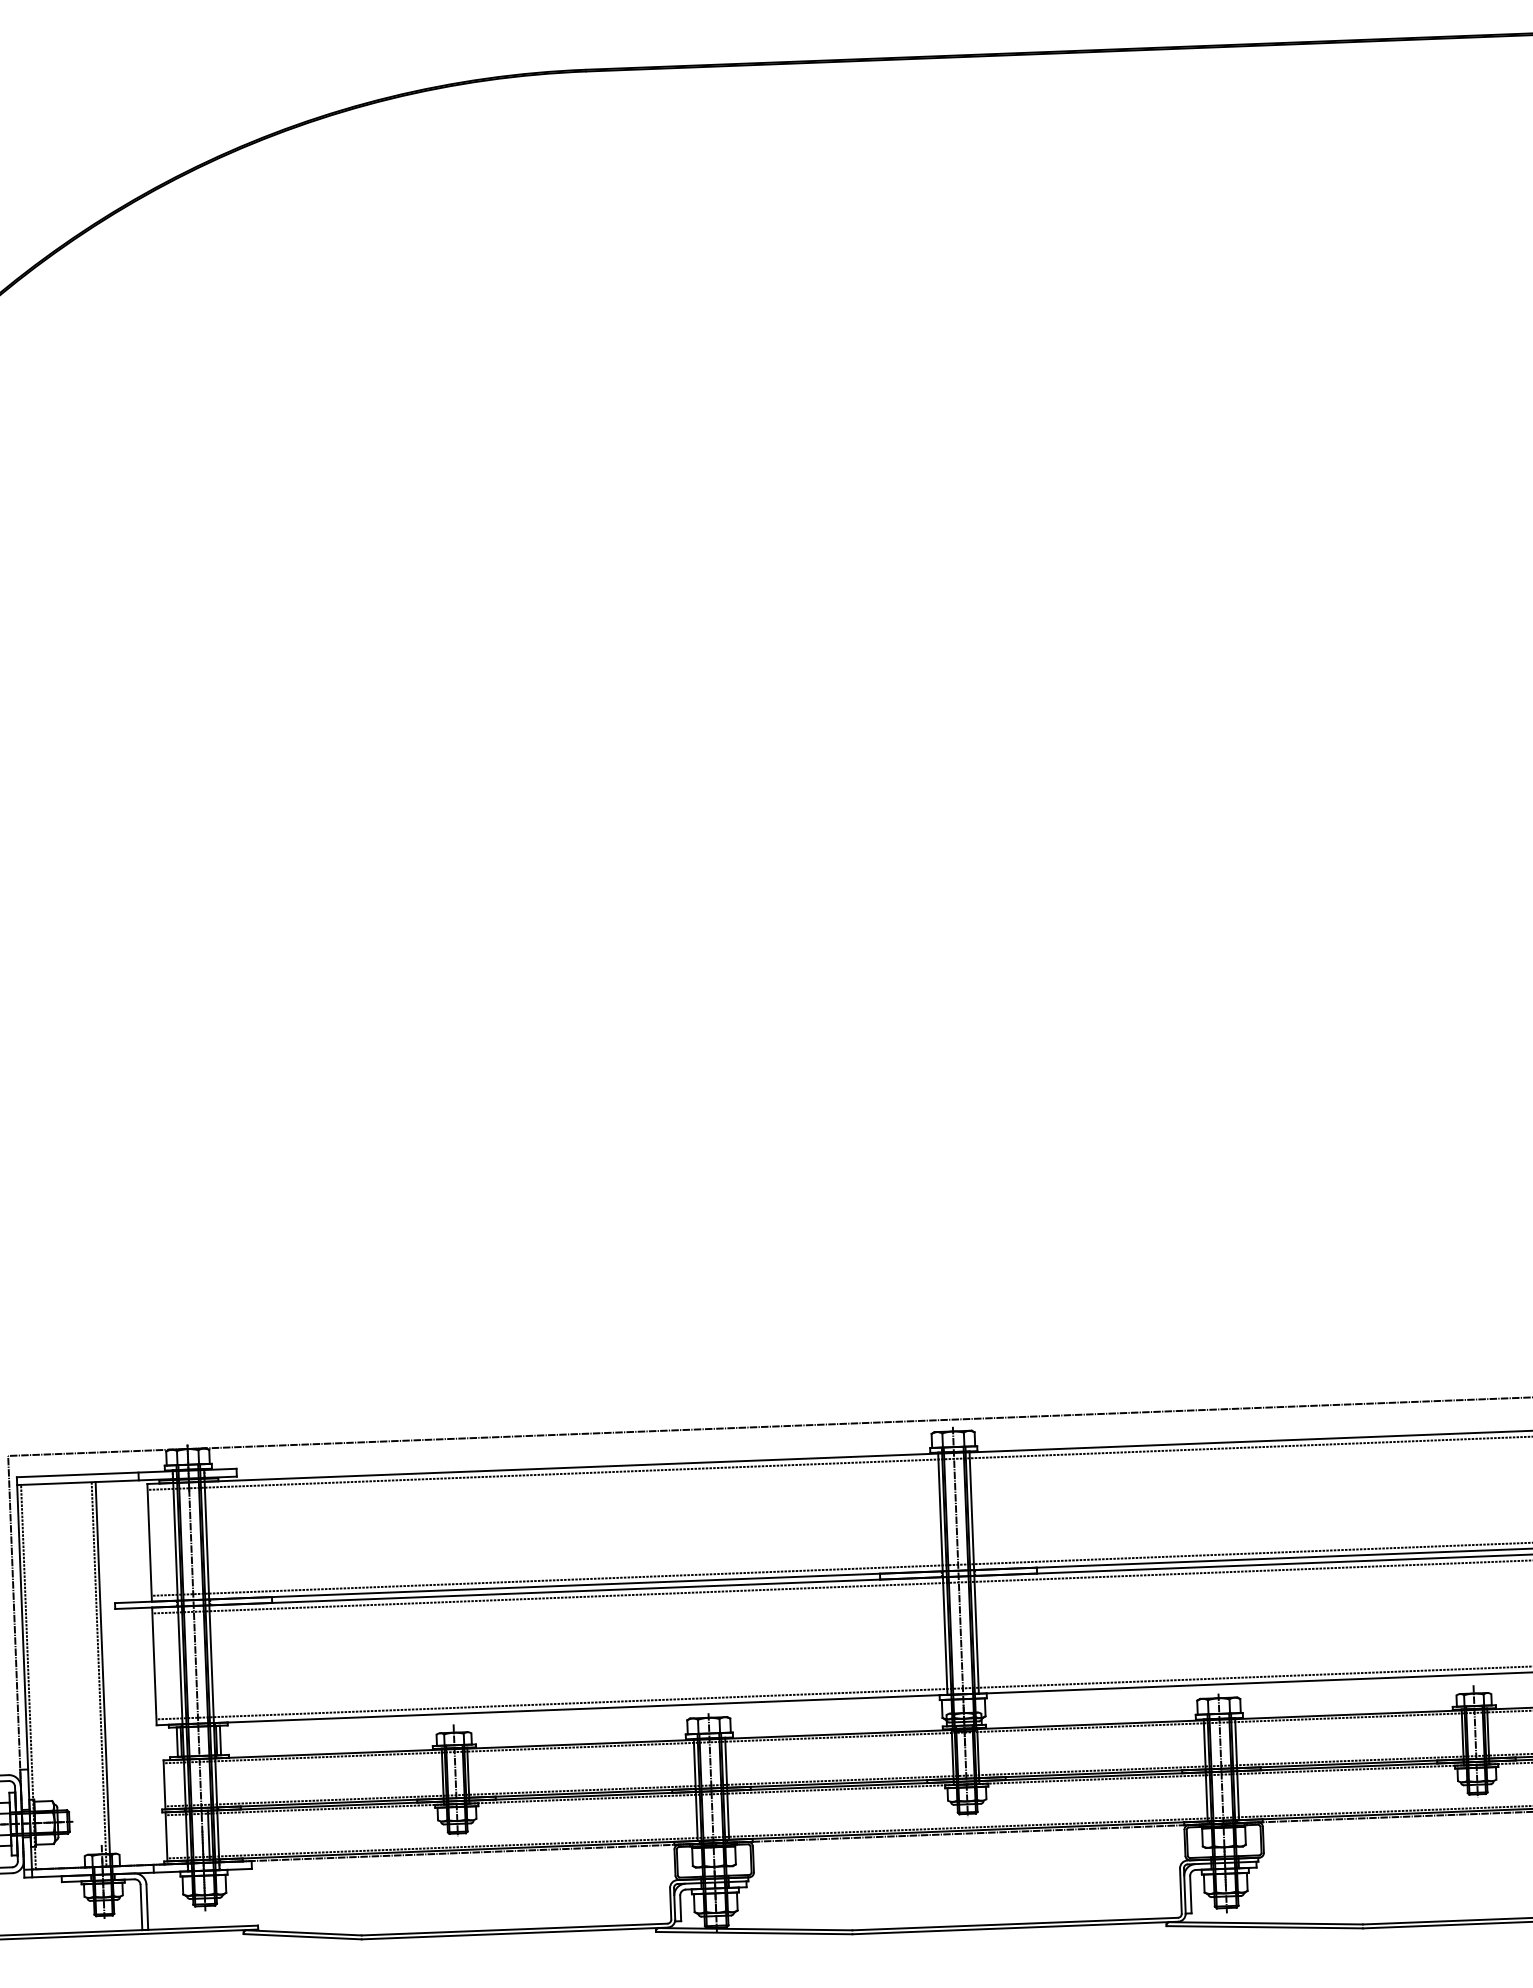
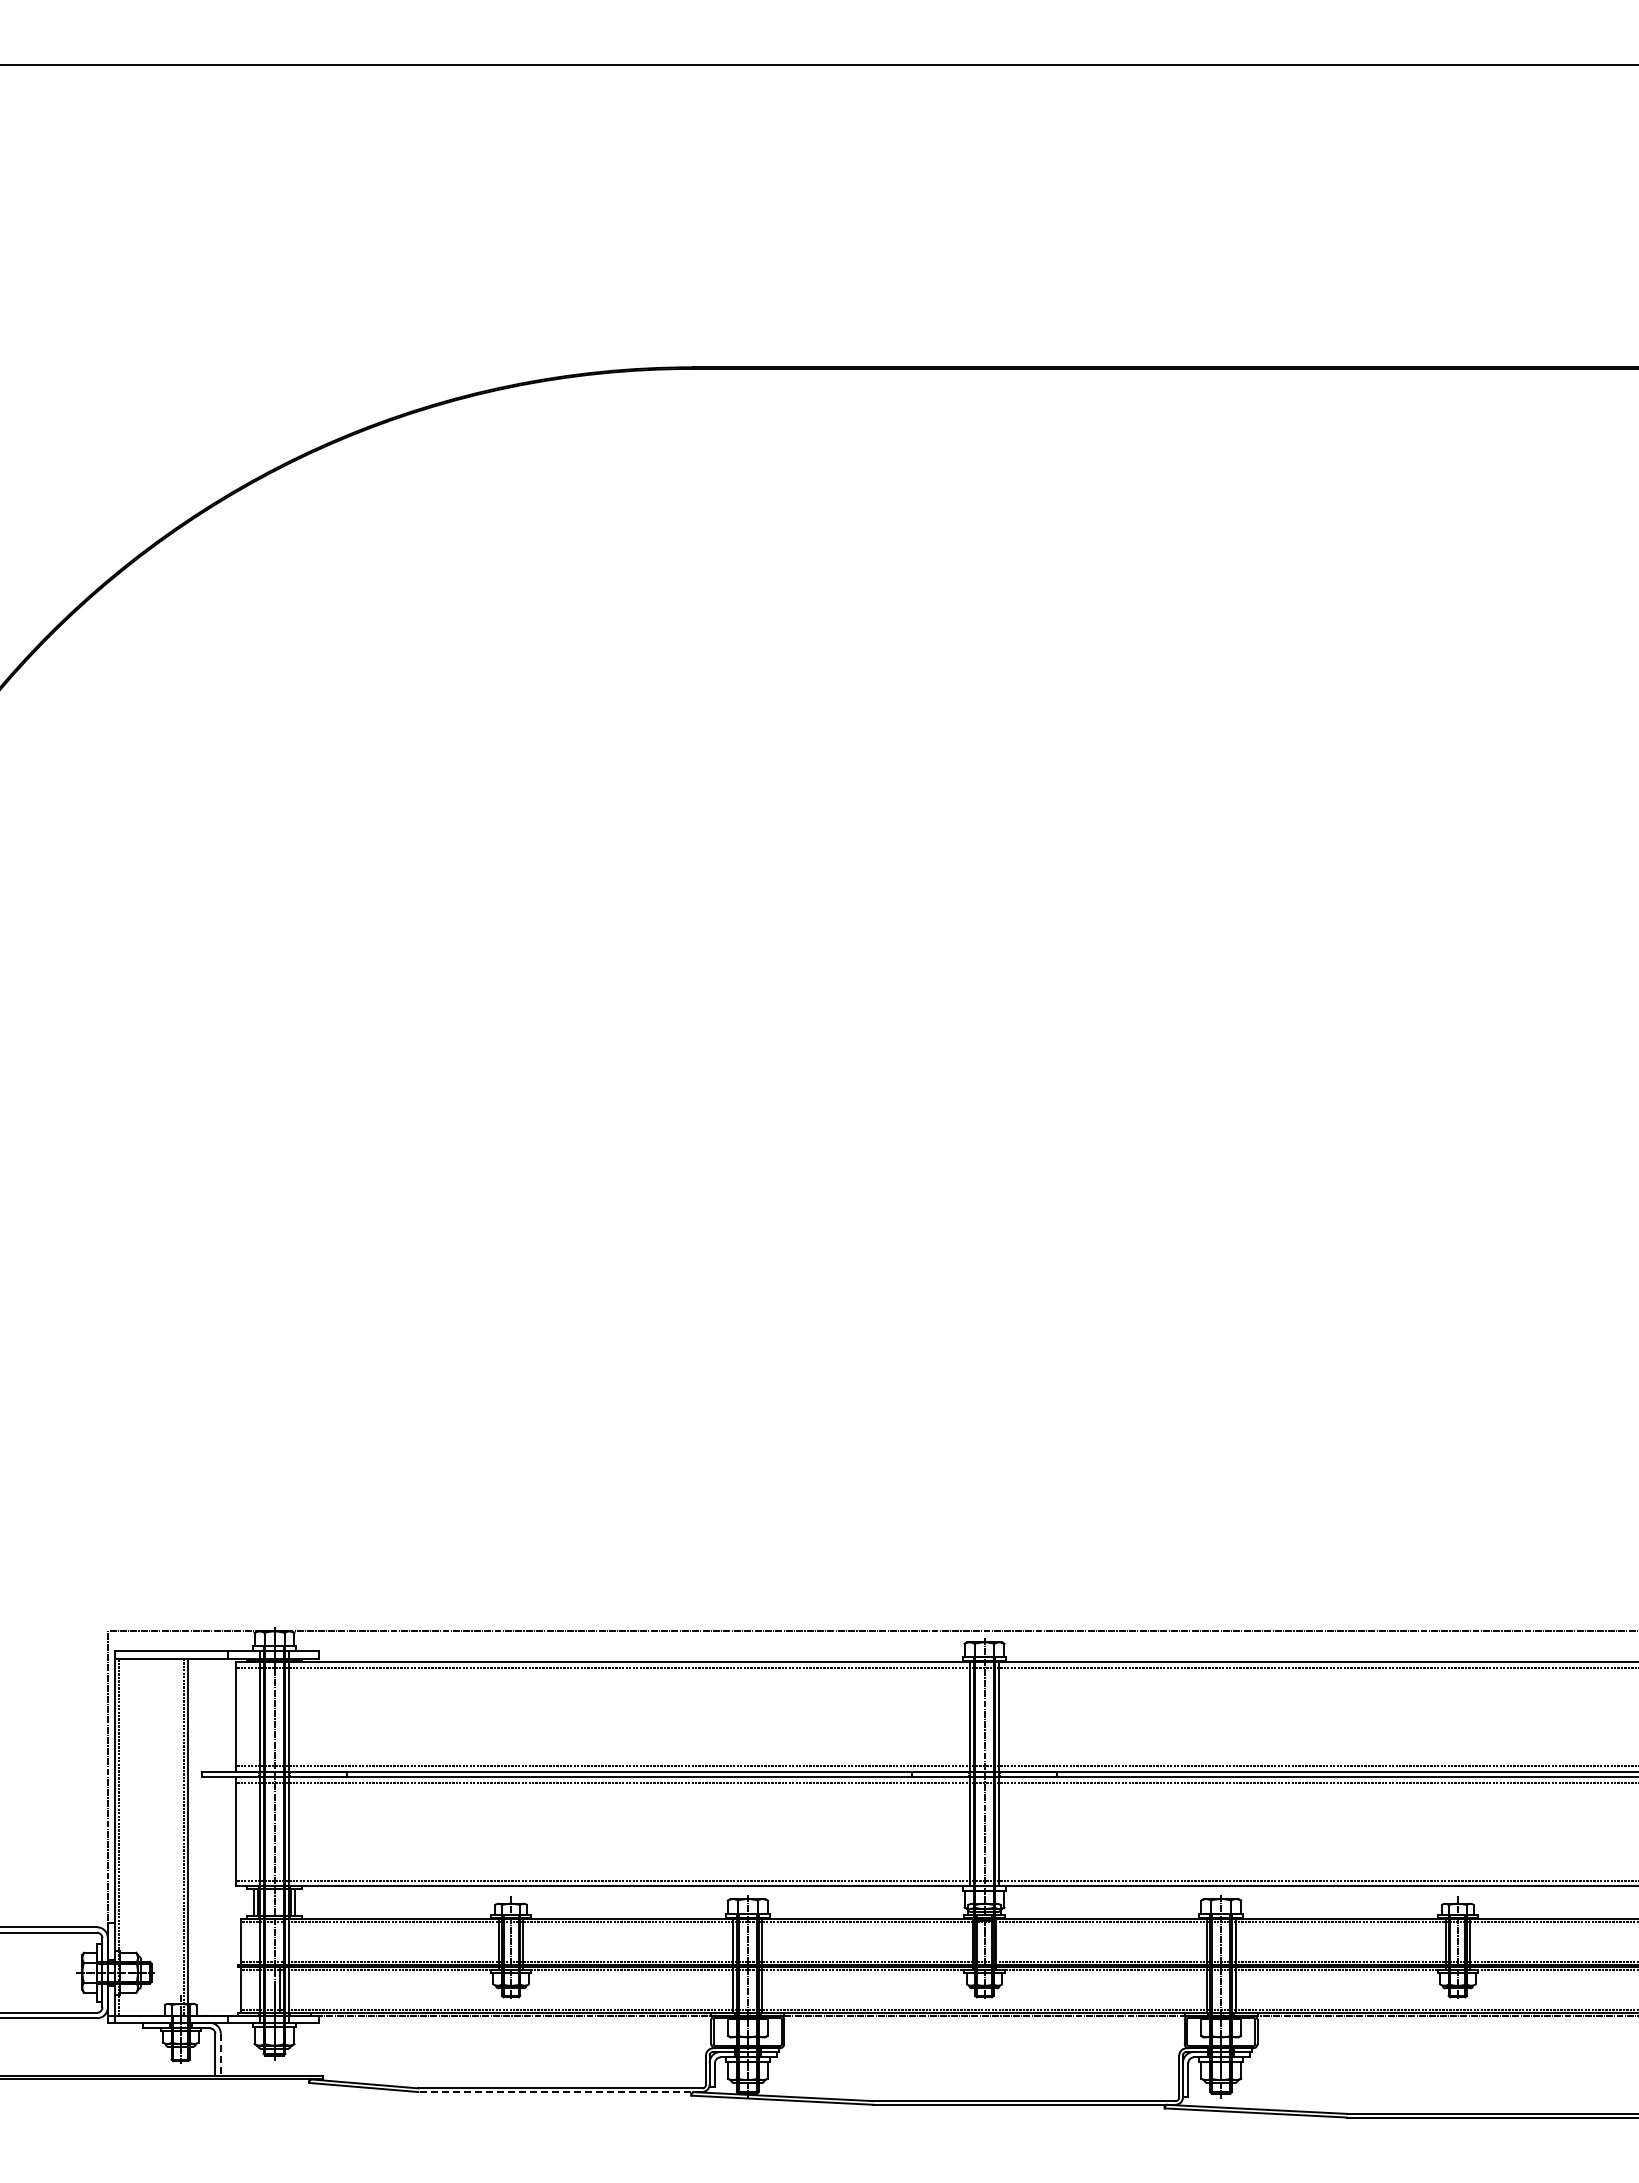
line: (146, 1907) -> (220, 2054), solid -> dashed
line: (513, 1934) -> (559, 2092), solid -> dashed

